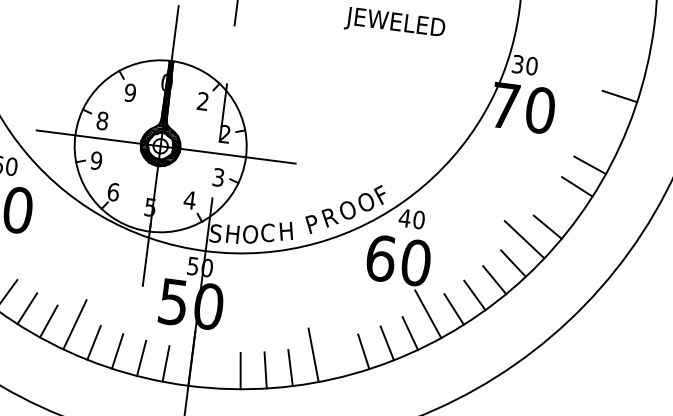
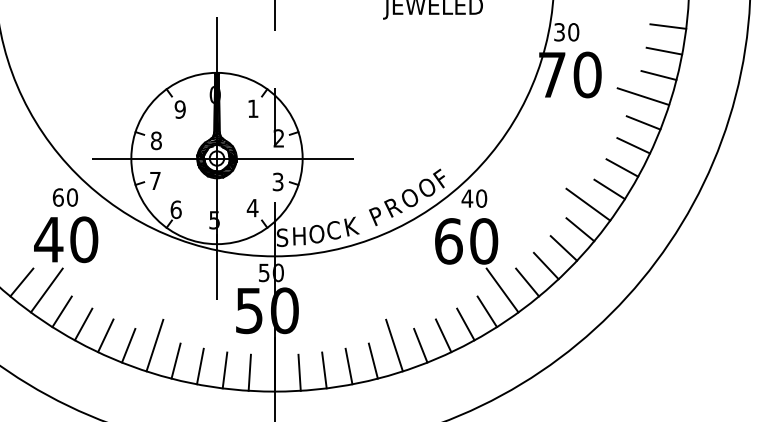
line: (627, 72) -> (668, 26), added
text: (202, 101) -> (252, 108), 2 -> 1
line: (610, 119) -> (658, 75), added
line: (593, 138) -> (643, 96), added
text: (95, 160) -> (154, 180), 9 -> 7
line: (563, 207) -> (622, 167), added
text: (288, 230) -> (353, 225), H -> K
line: (339, 358) -> (420, 345), added
line: (215, 369) -> (299, 372), added

